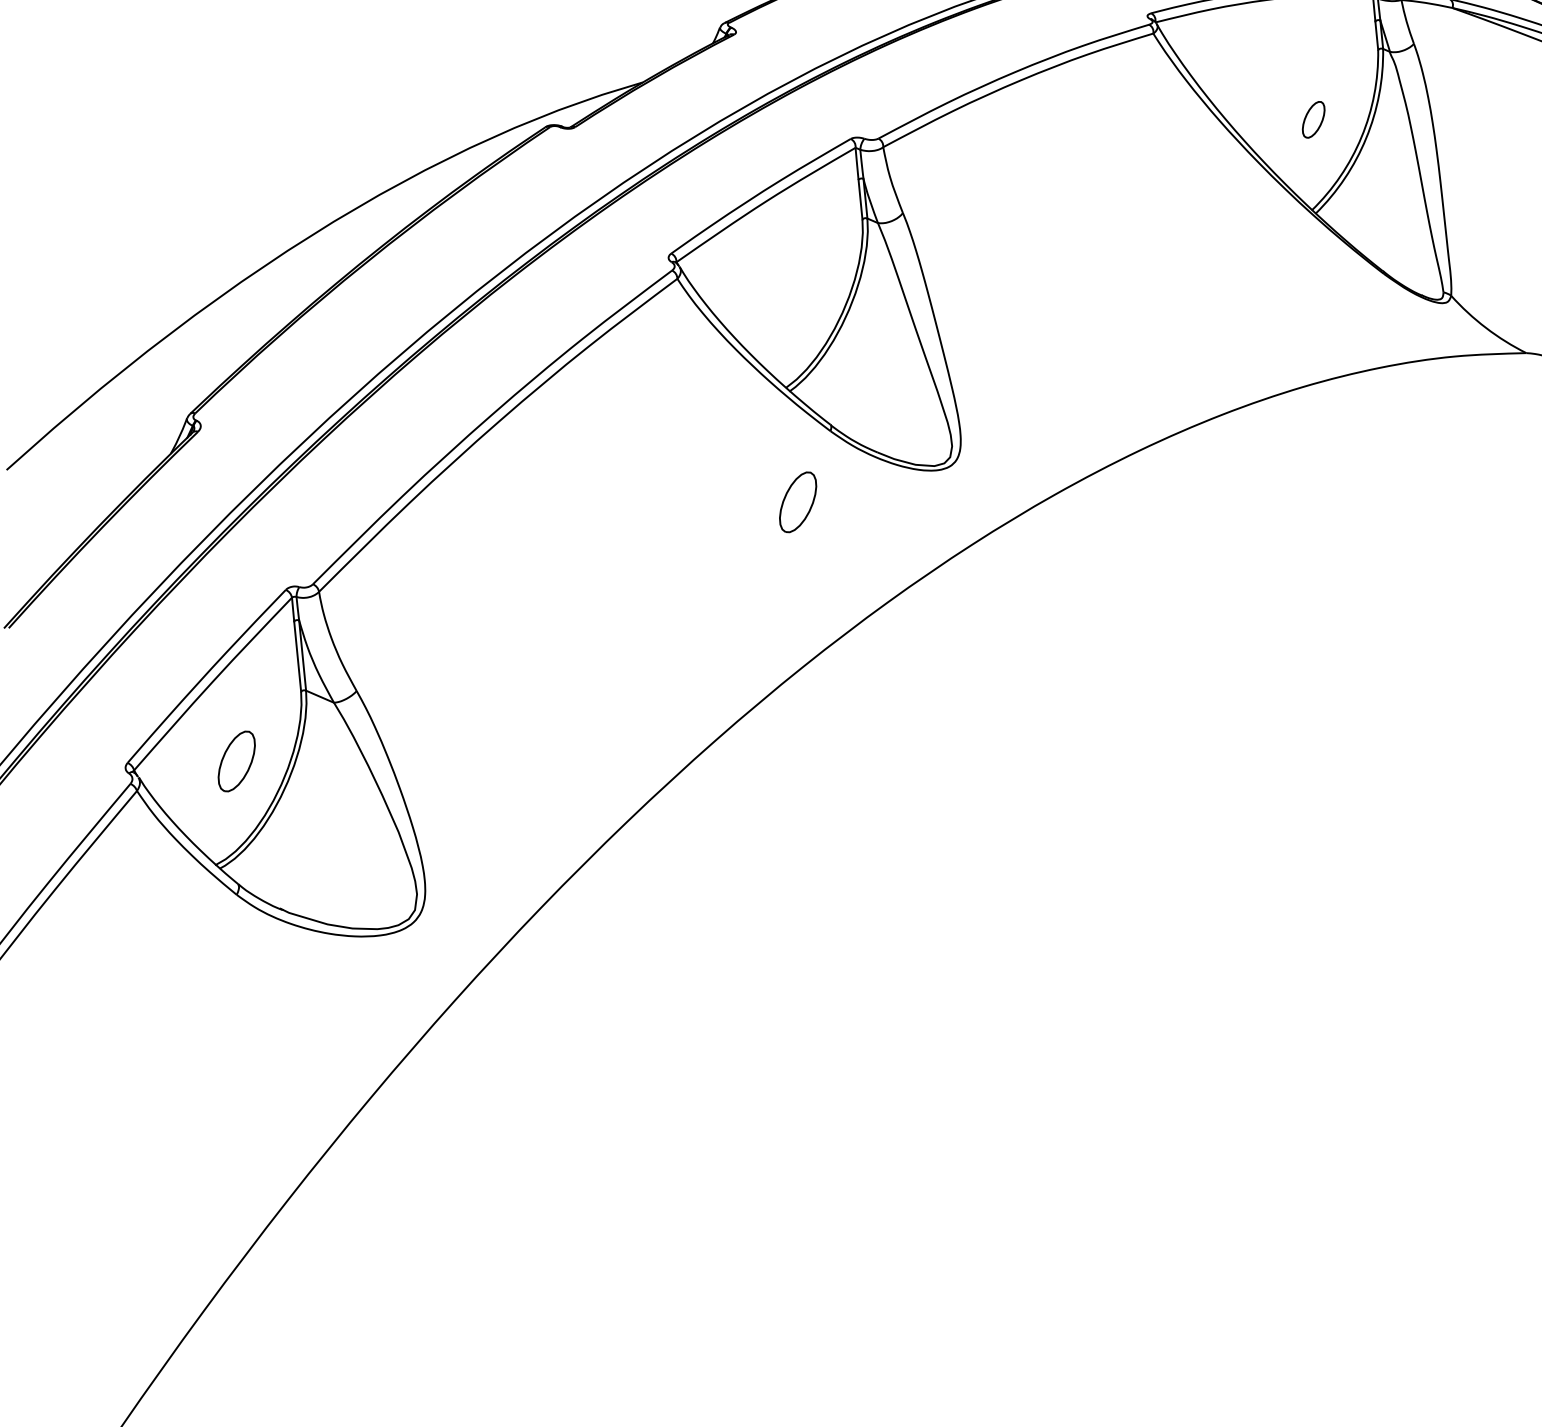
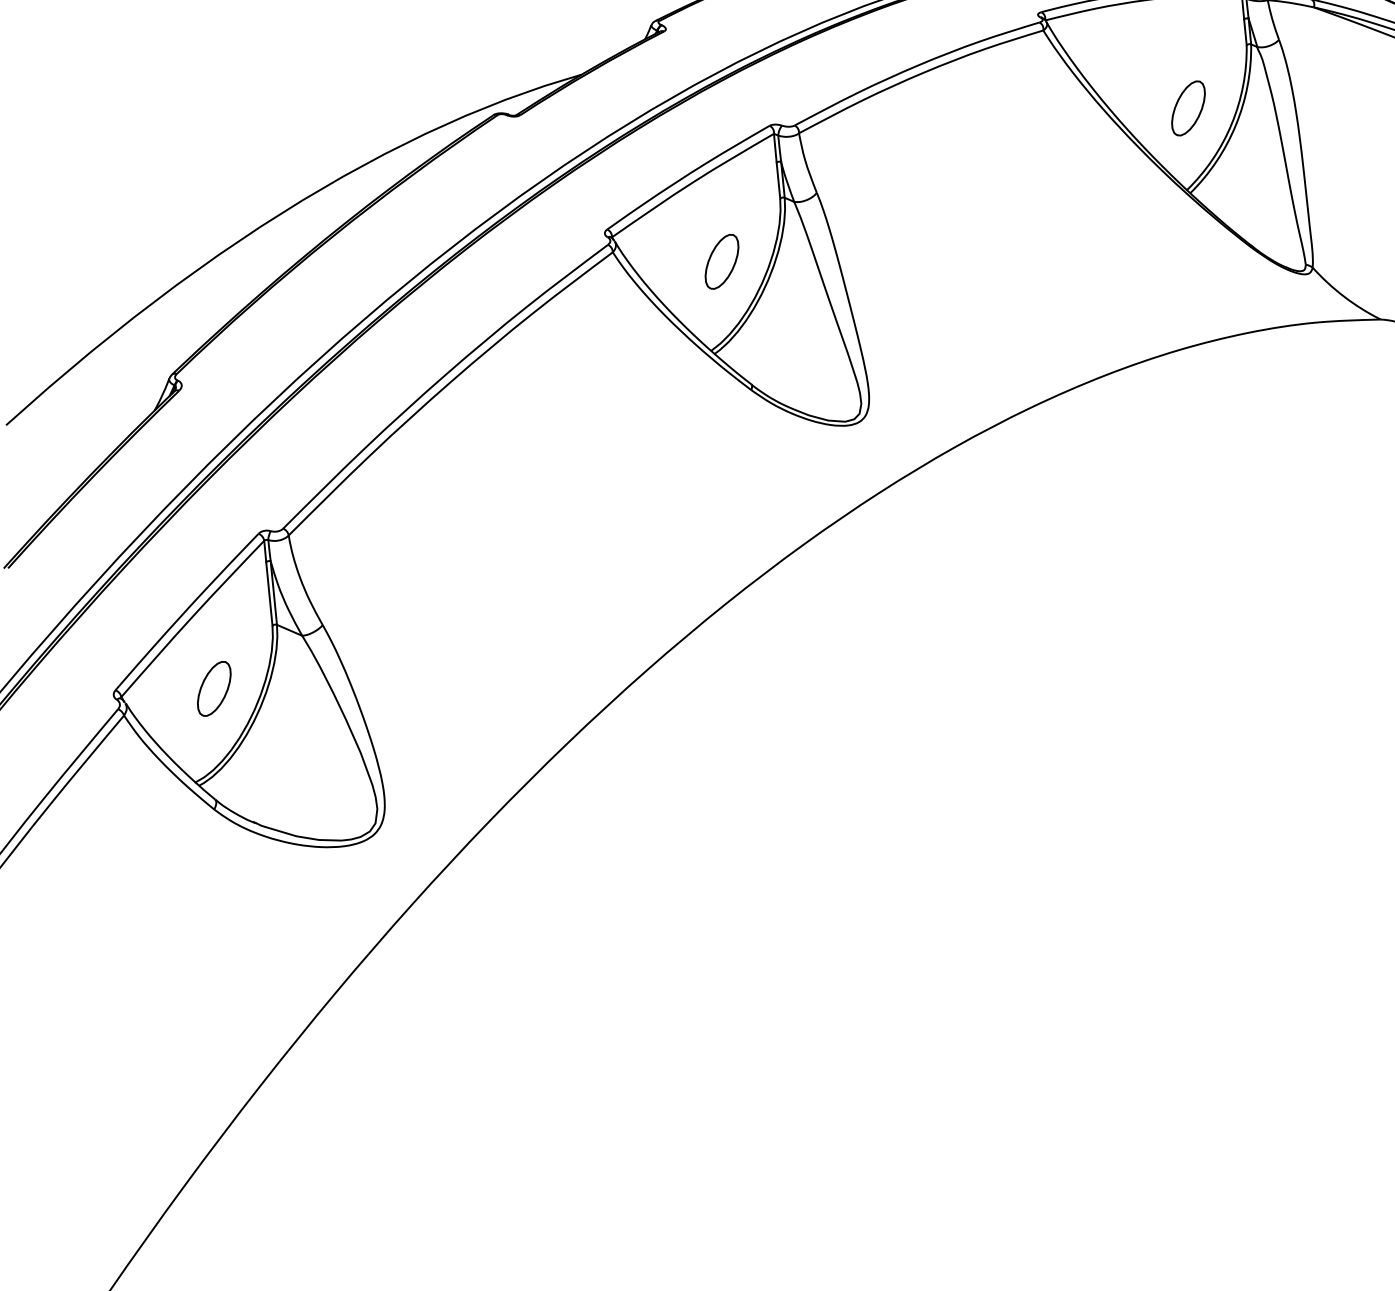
part: (1313, 119) -> (1188, 108), size x1.67
part: (798, 502) -> (722, 261), moved

